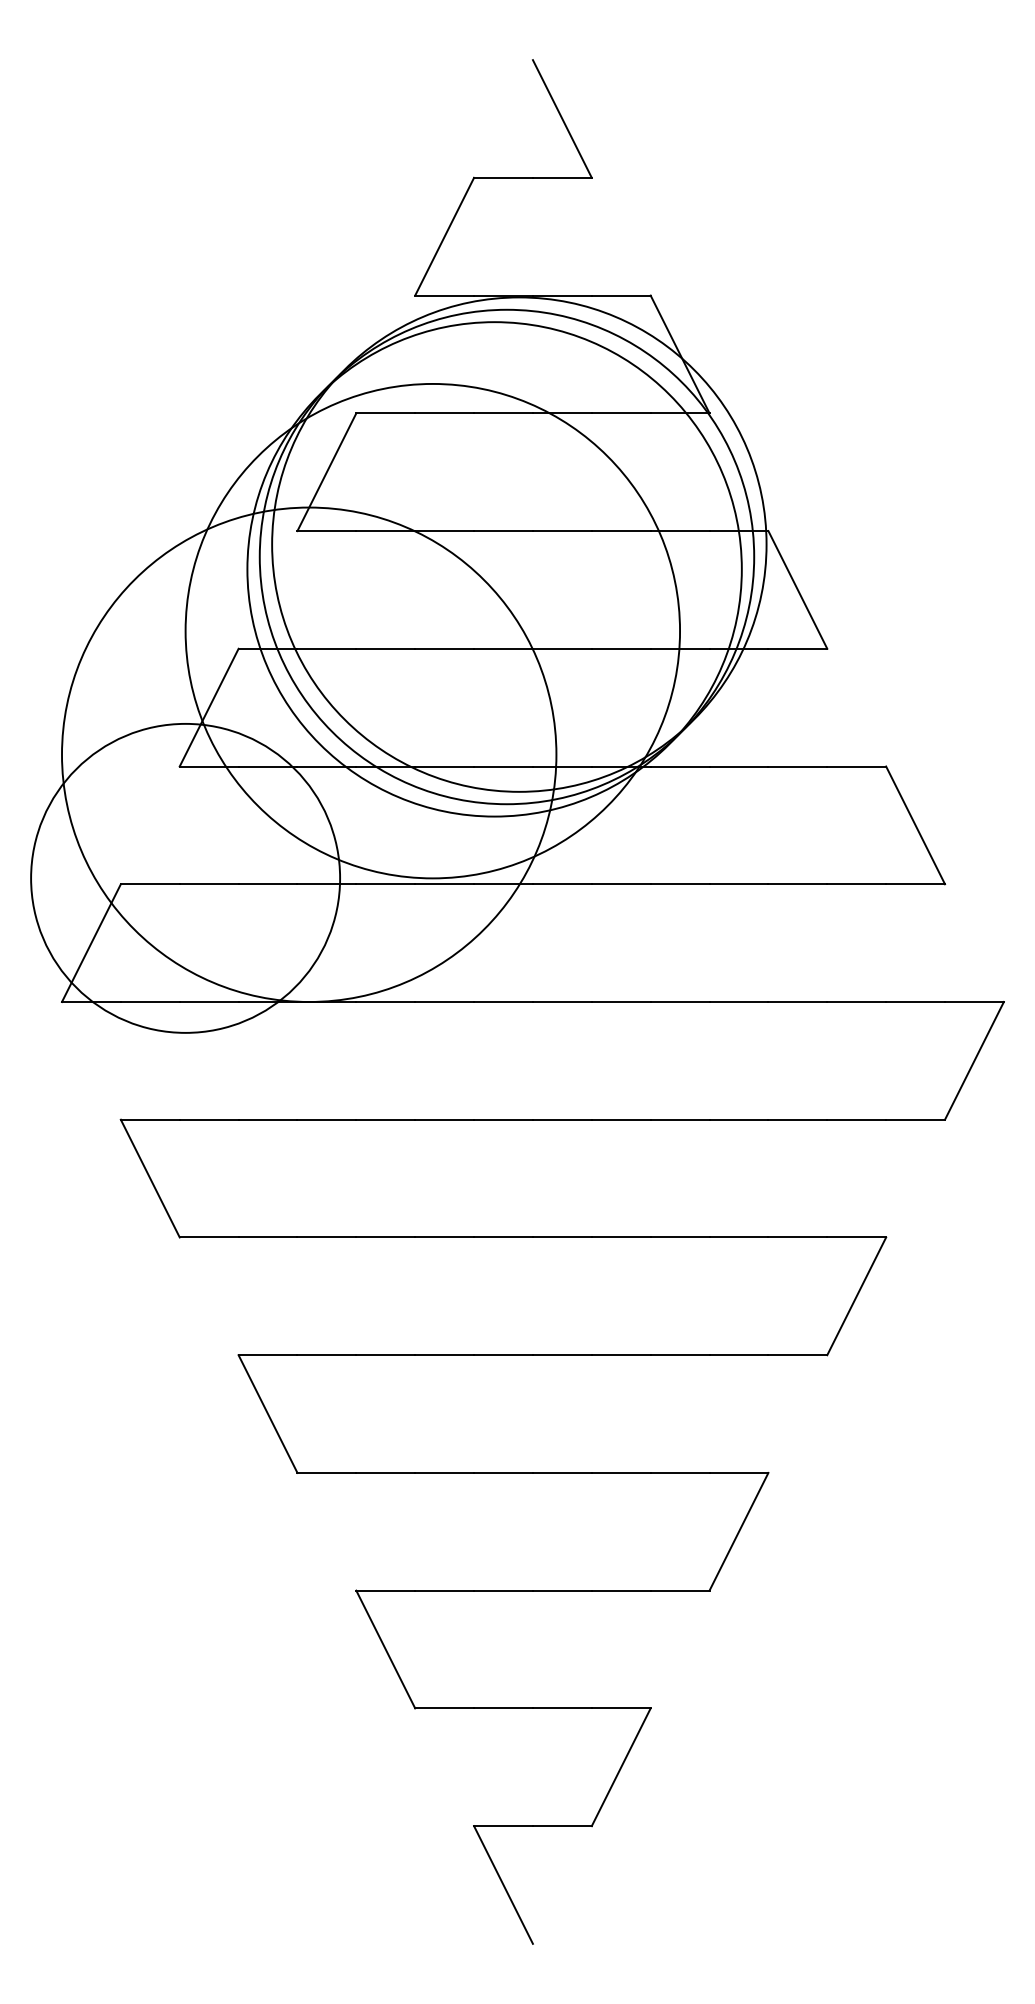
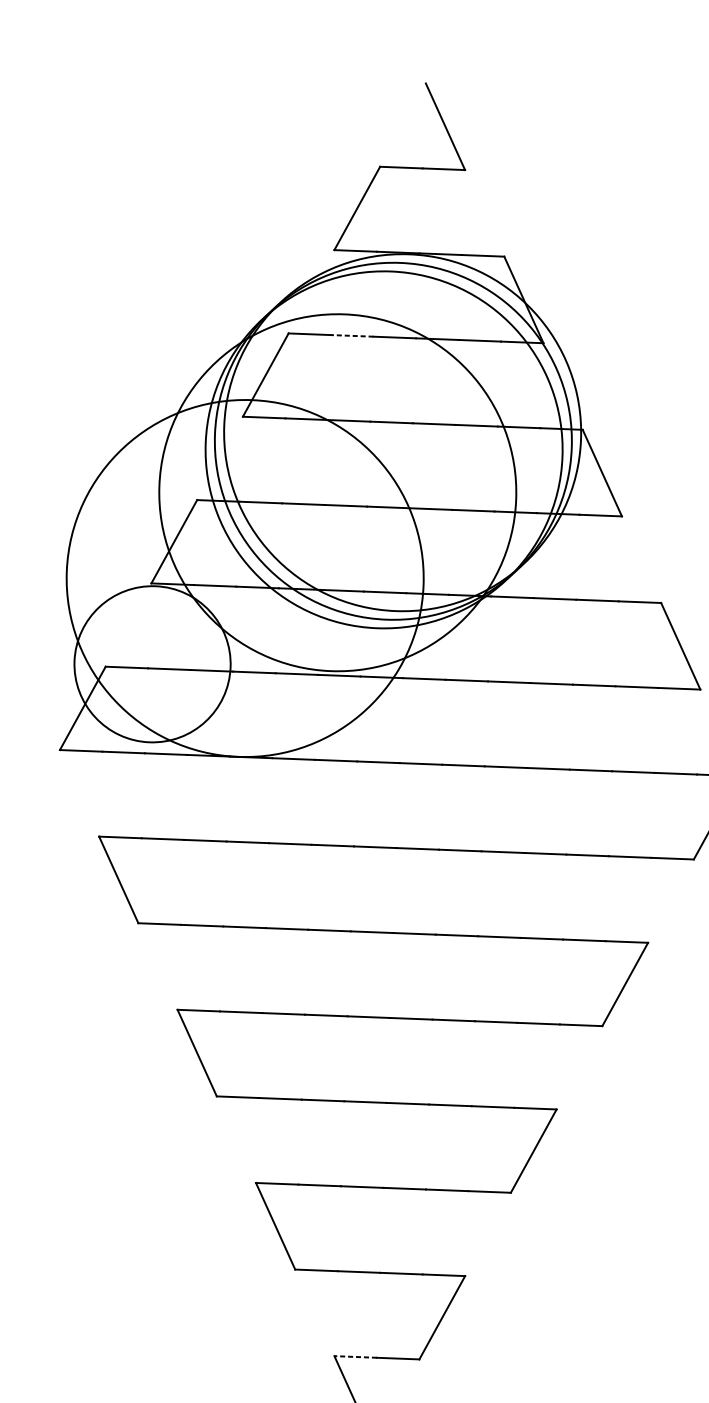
line: (444, 413) -> (352, 336), solid -> dashed
circle: (185, 877) -> (152, 663), size x0.7
line: (503, 1826) -> (355, 1357), solid -> dashed

